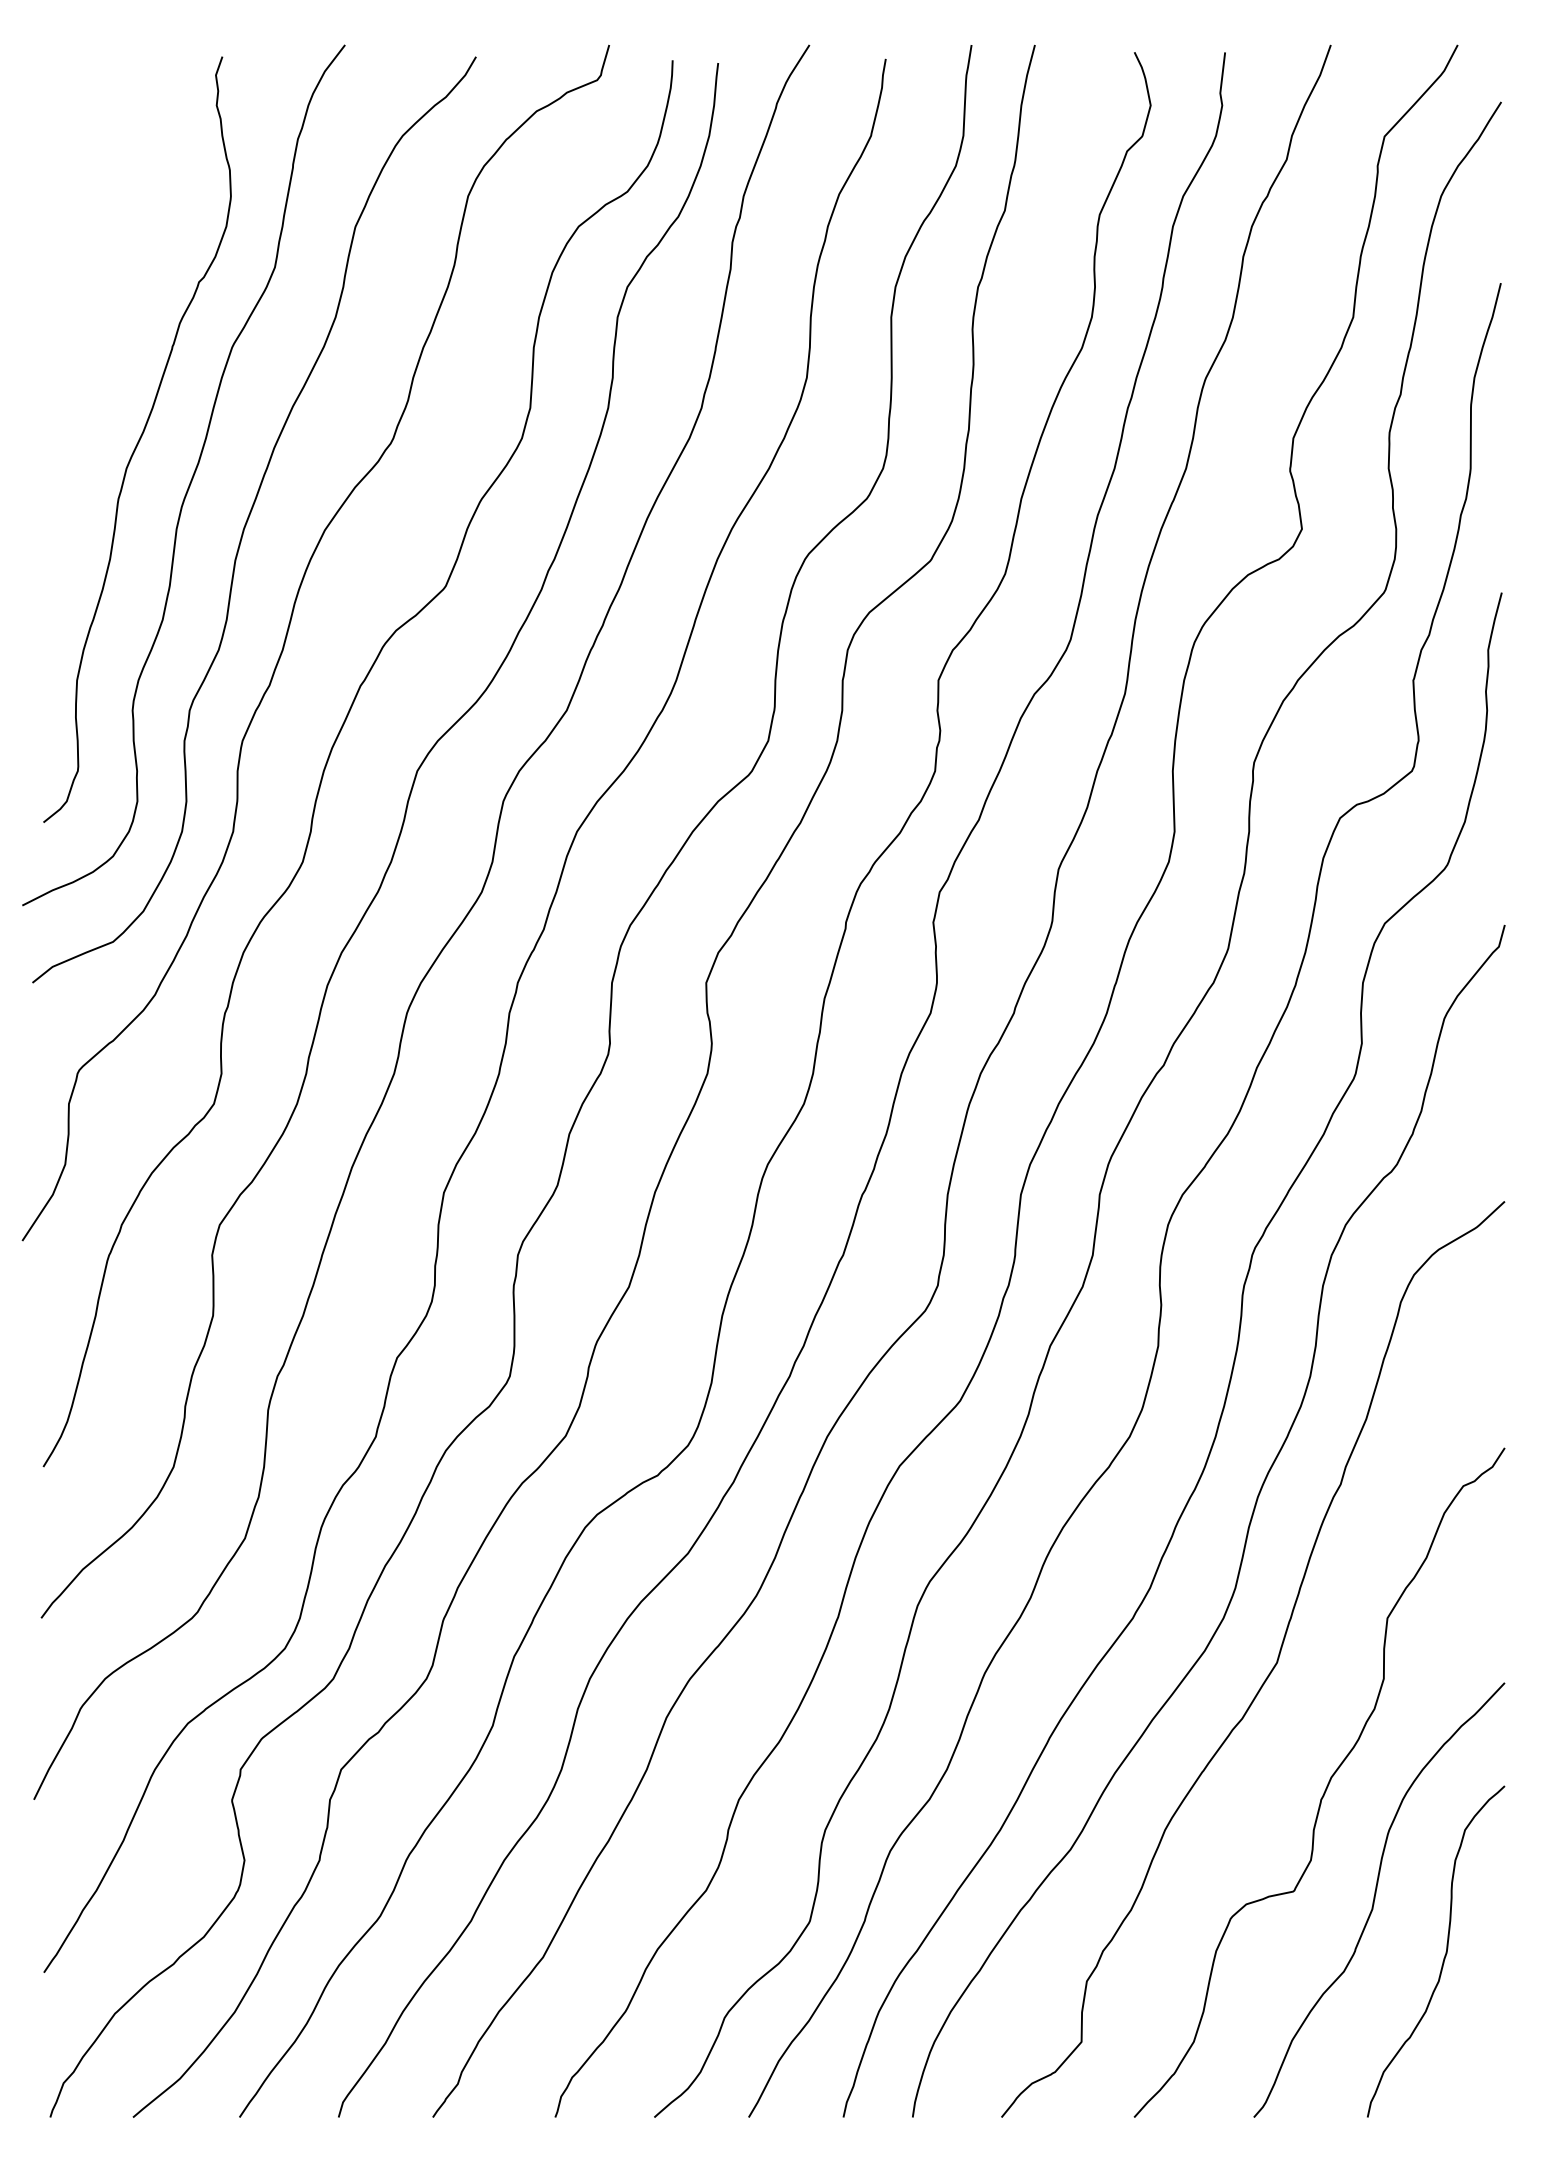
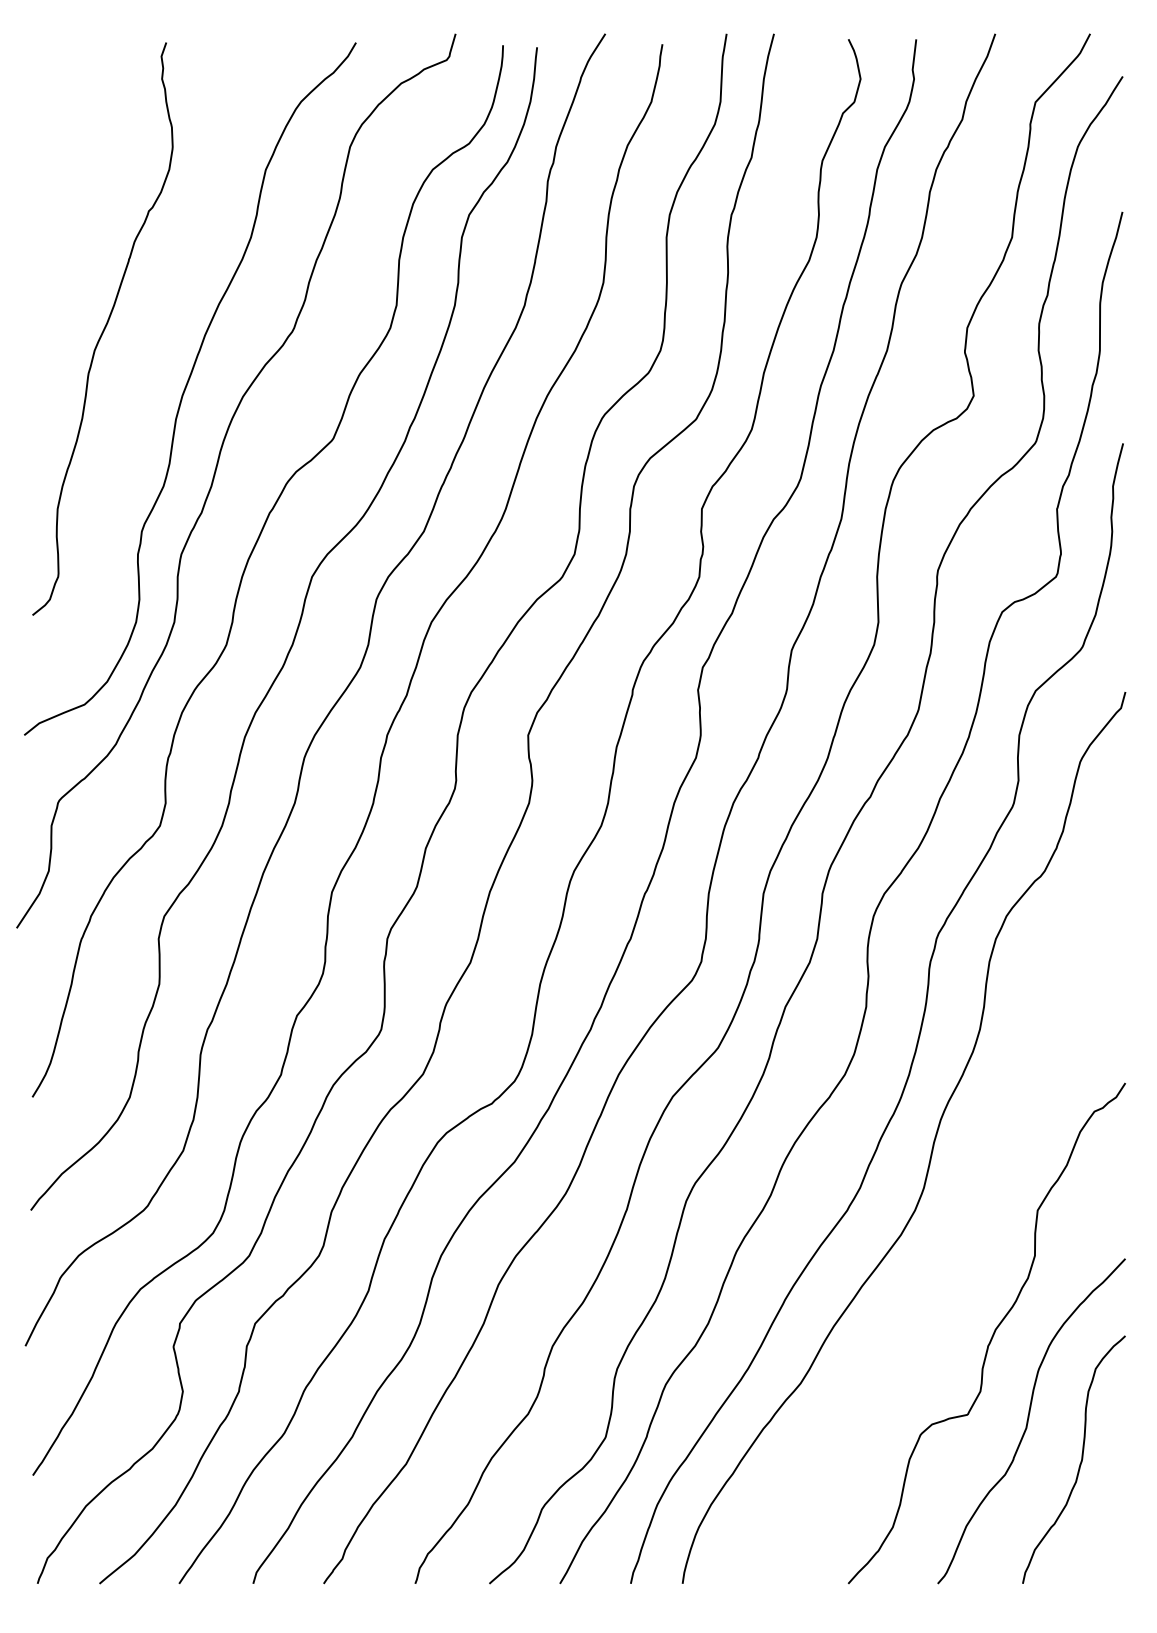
curve: (191, 477) -> (143, 357), removed
curve: (1271, 1669) -> (950, 1248), removed

